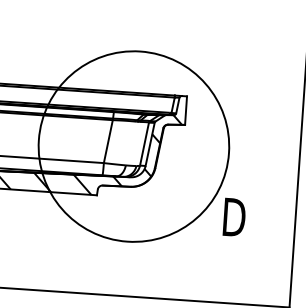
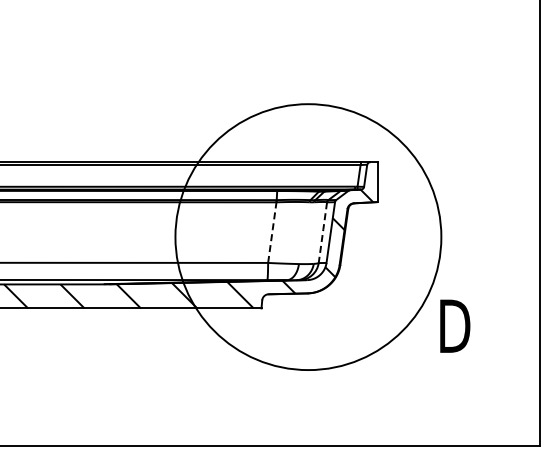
line: (108, 141) -> (272, 232), solid -> dashed
line: (144, 143) -> (322, 232), solid -> dashed

